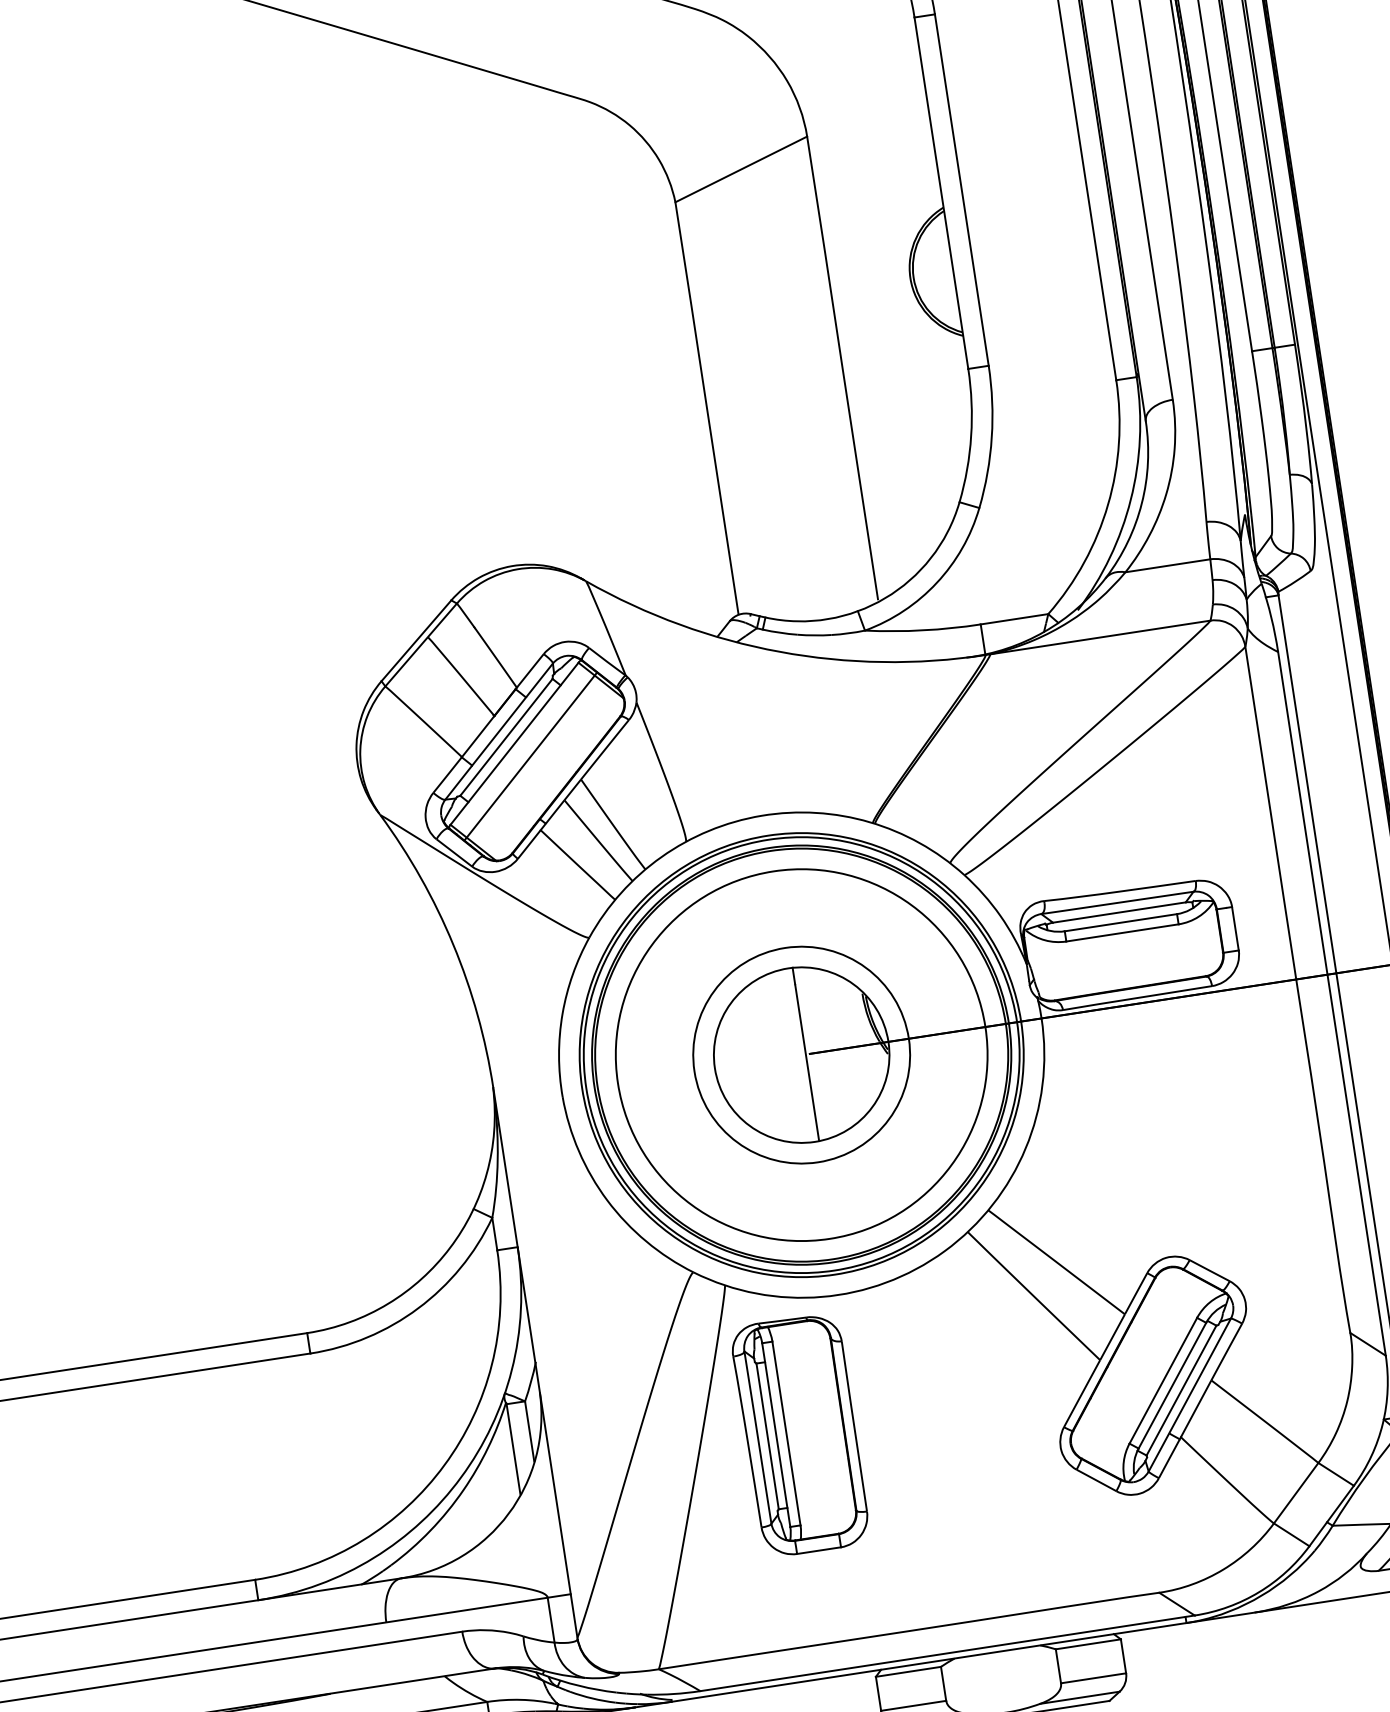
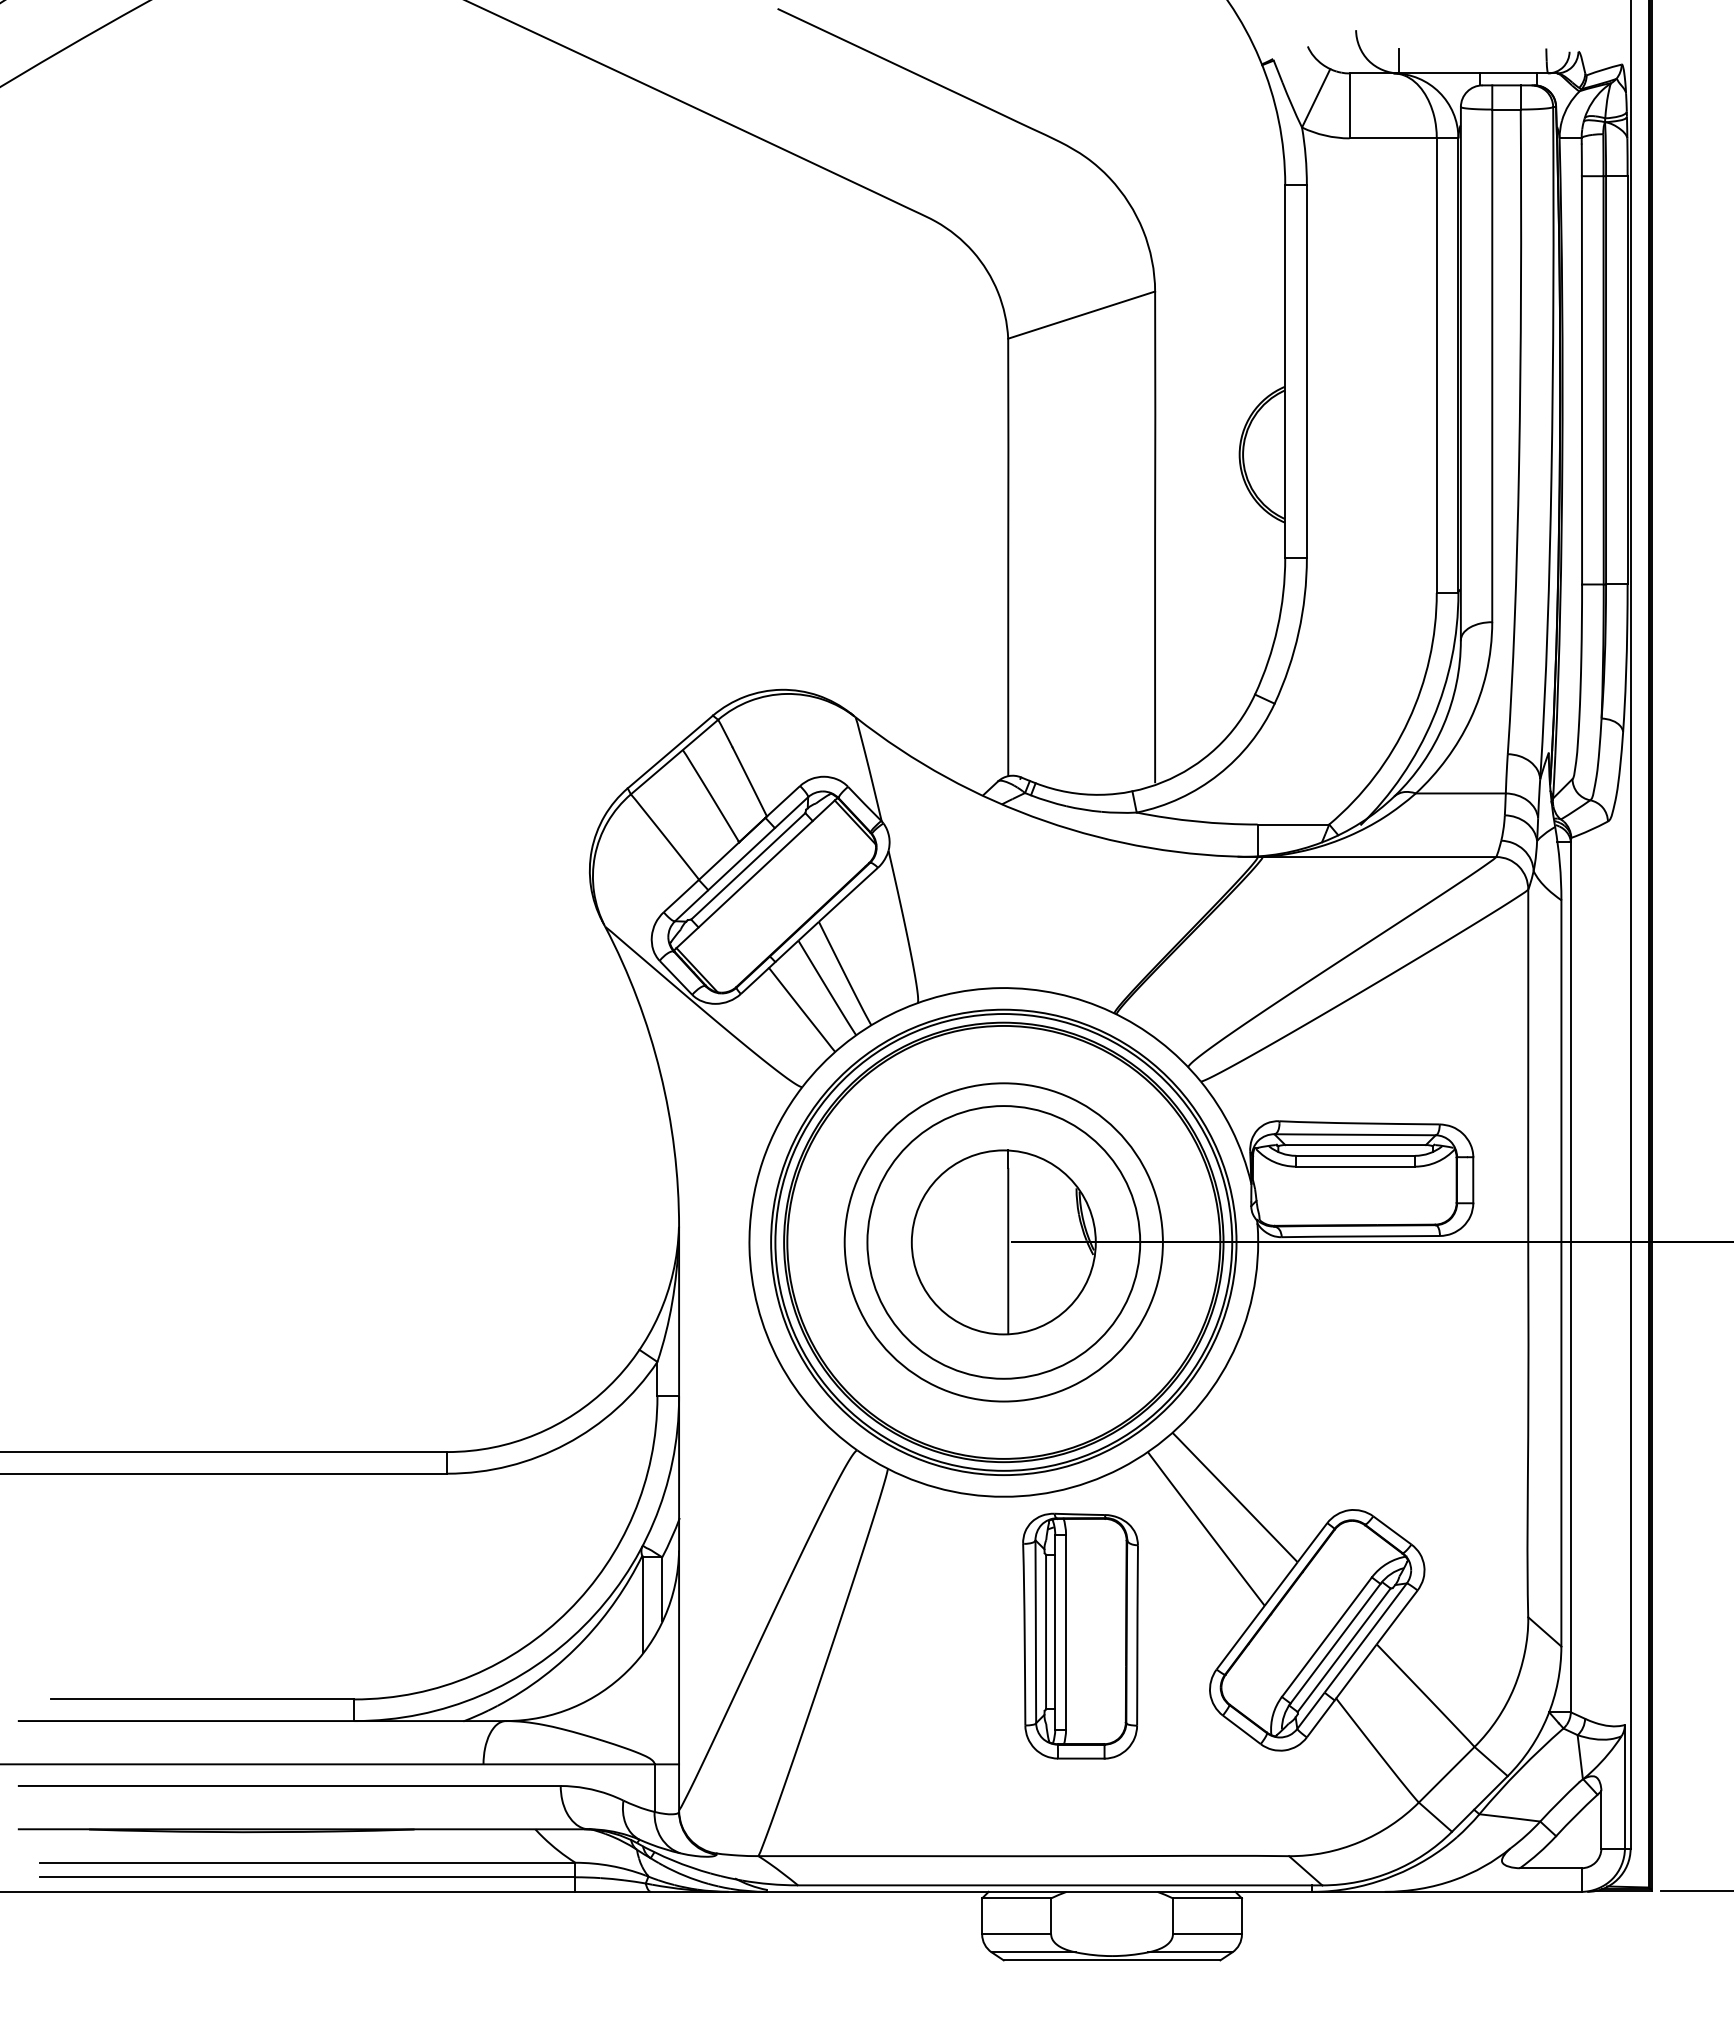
line: (530, 755) -> (770, 889), removed
circle: (801, 1055) -> (1003, 1242), size x0.7
circle: (801, 1055) -> (1003, 1242), size x1.4
part: (800, 1434) -> (1080, 1635), moved

